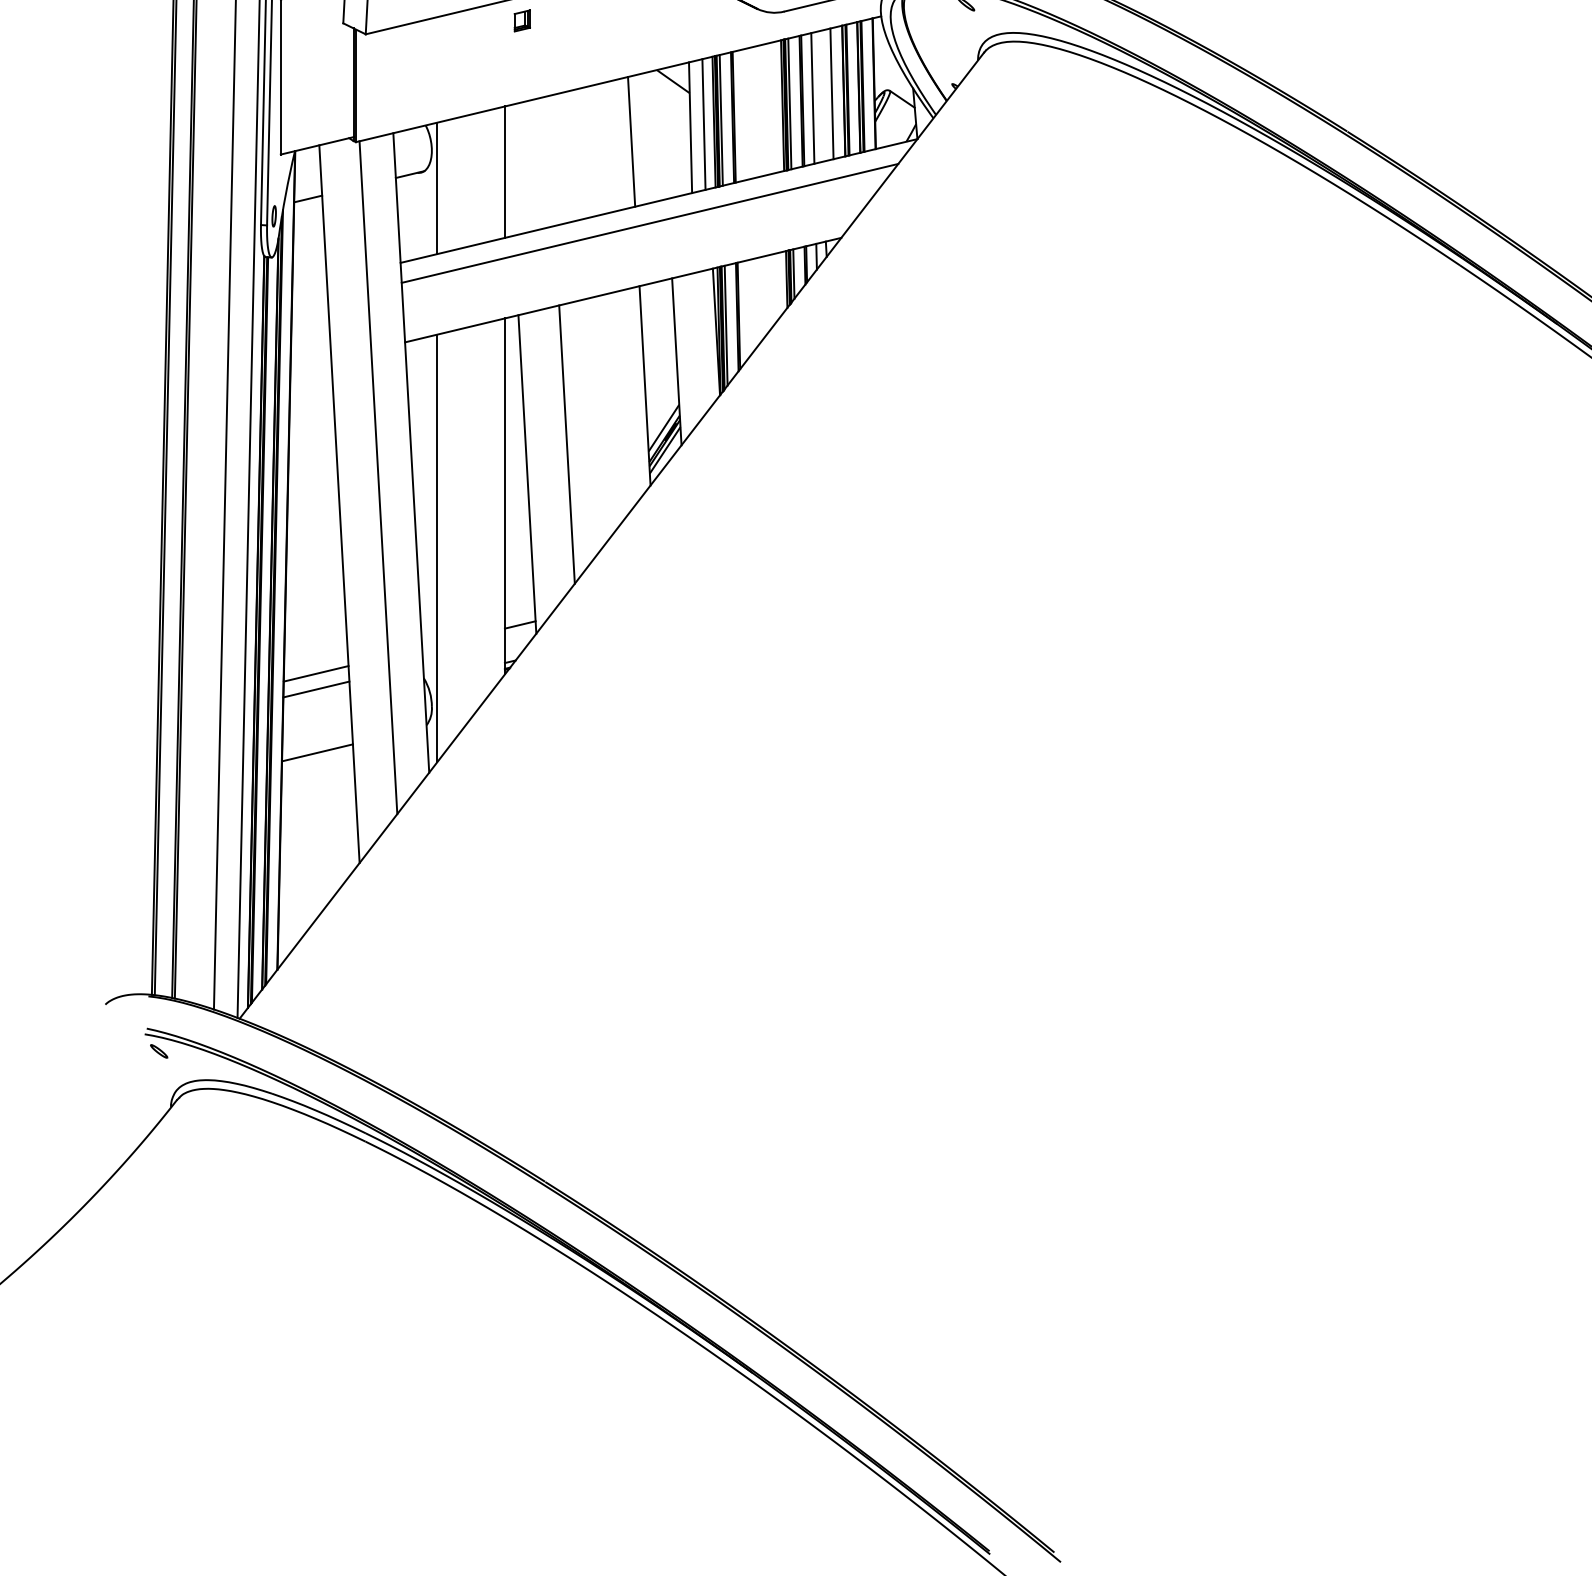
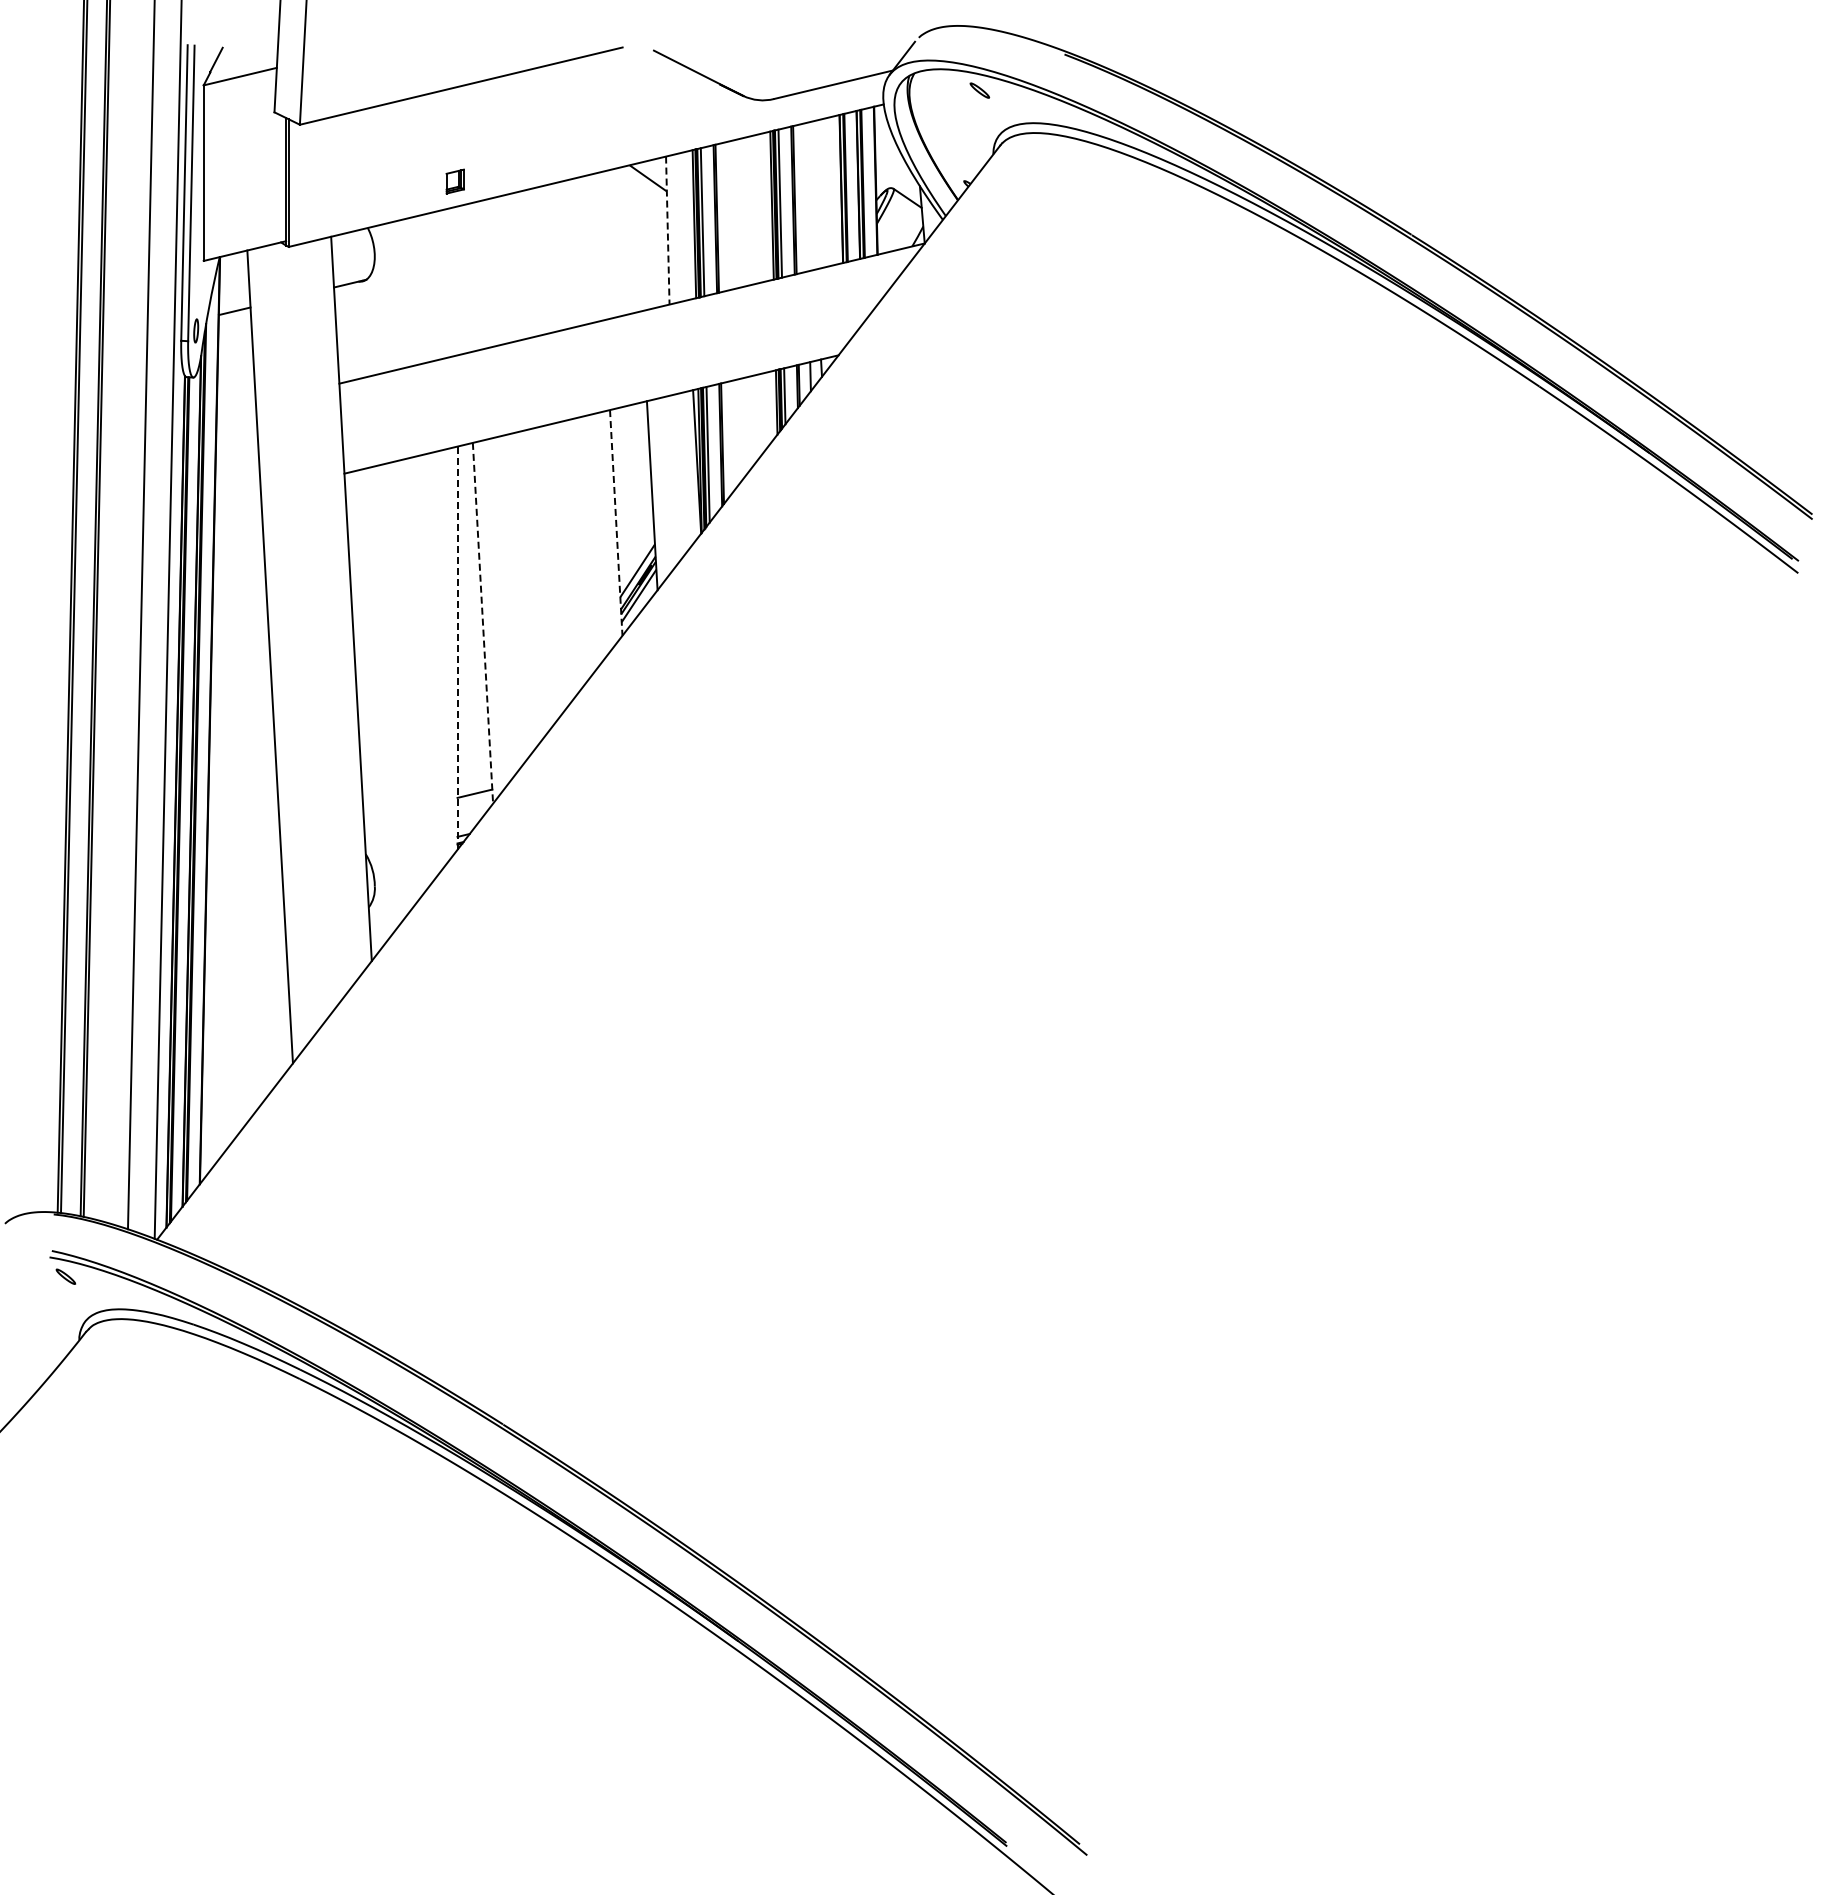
part: (521, 20) -> (454, 181), moved
line: (831, 94) -> (827, 192), removed
line: (813, 98) -> (806, 197), removed
line: (703, 124) -> (682, 226), removed
line: (690, 128) -> (667, 231), solid -> dashed
line: (631, 141) -> (600, 246), removed
line: (504, 171) -> (457, 280), removed
line: (437, 187) -> (381, 298), removed
line: (649, 223) -> (621, 338), removed
line: (645, 386) -> (616, 523), solid -> dashed
line: (566, 444) -> (527, 589), removed
line: (526, 474) -> (482, 623), solid -> dashed
line: (377, 477) -> (313, 626), removed
line: (504, 496) -> (457, 648), solid -> dashed
line: (437, 547) -> (381, 706), removed
line: (315, 673) -> (243, 848), removed
line: (315, 689) -> (243, 866), removed
line: (317, 752) -> (245, 938), removed

